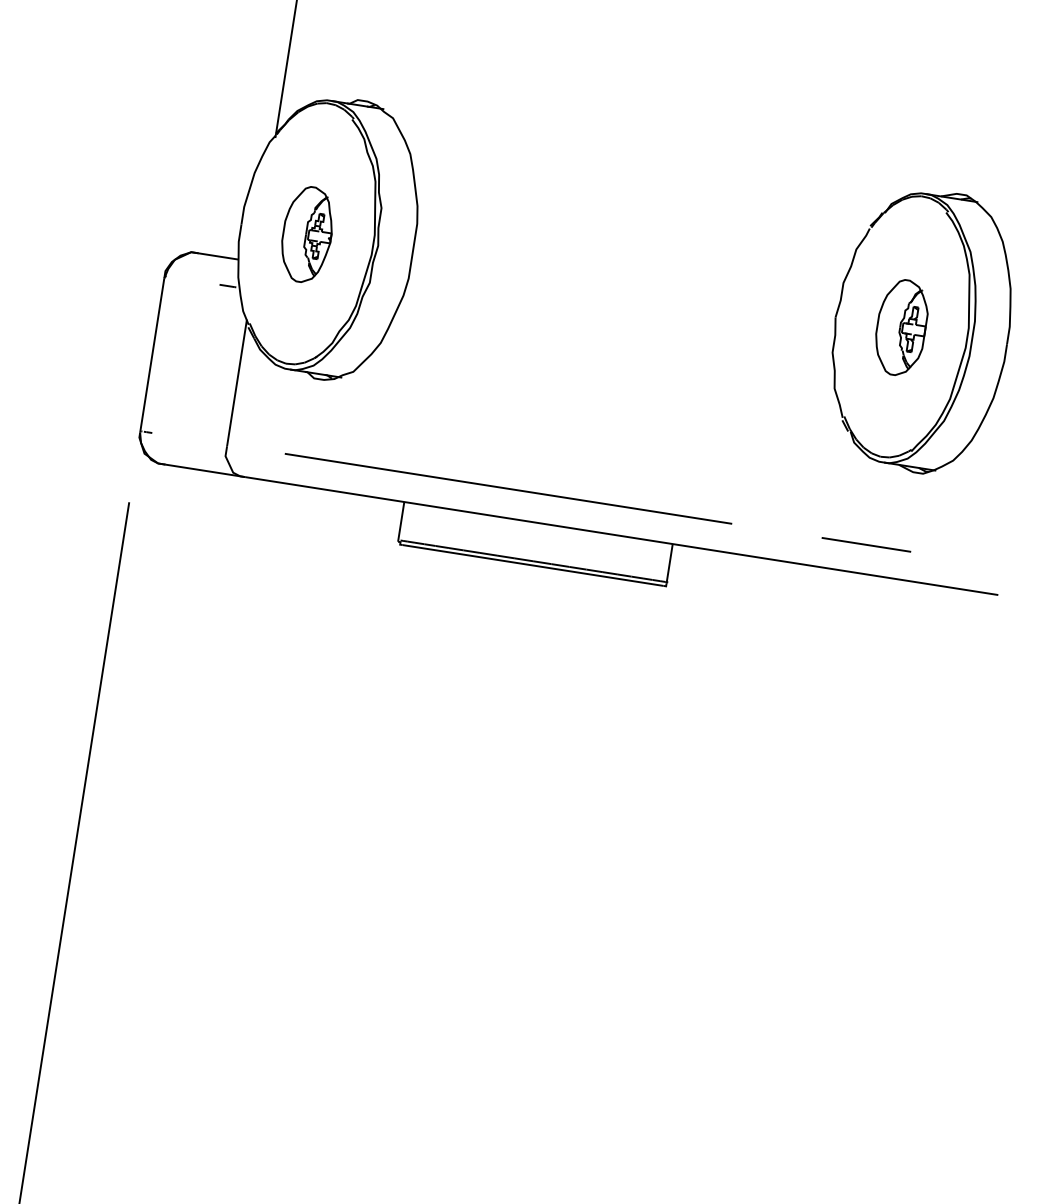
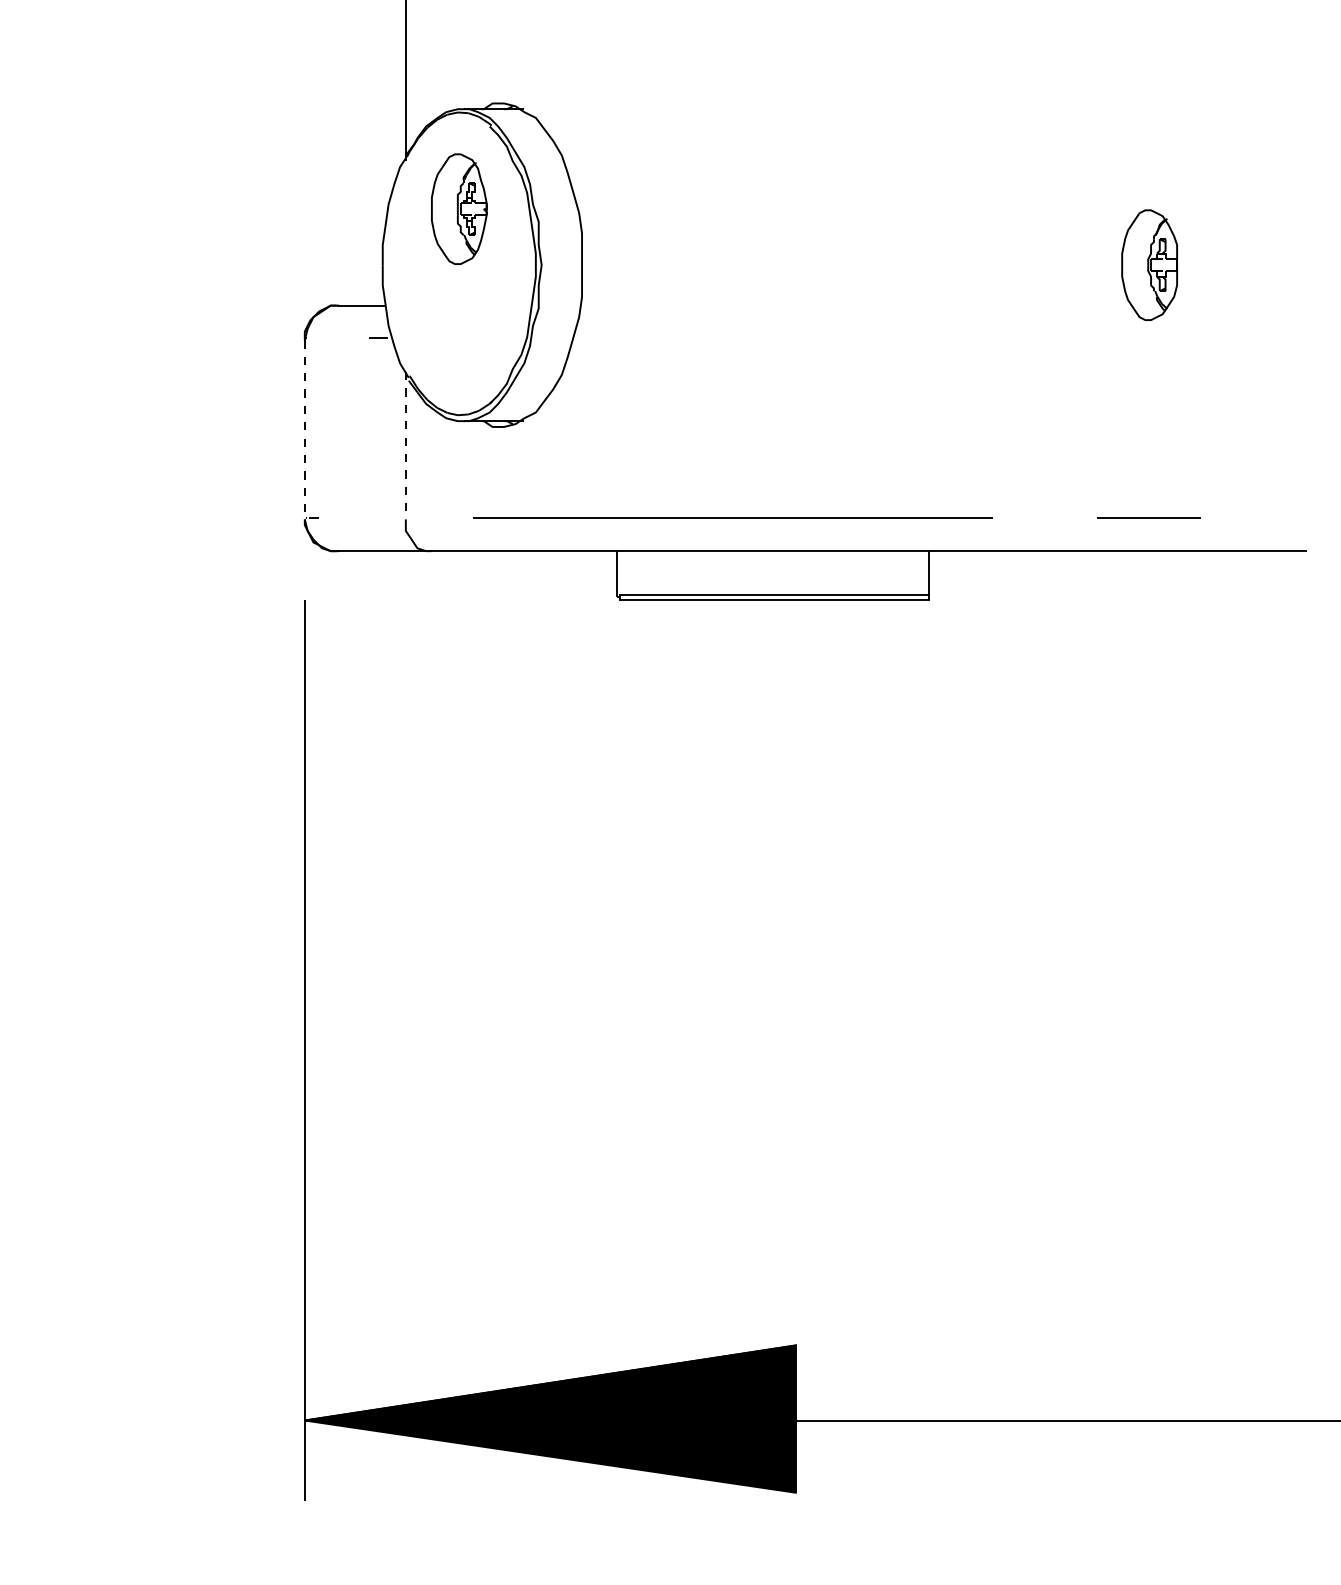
part: (307, 234) -> (459, 208), moved
part: (966, 337) -> (1225, 264), removed
line: (152, 355) -> (304, 429), solid -> dashed
line: (236, 382) -> (405, 445), solid -> dashed

